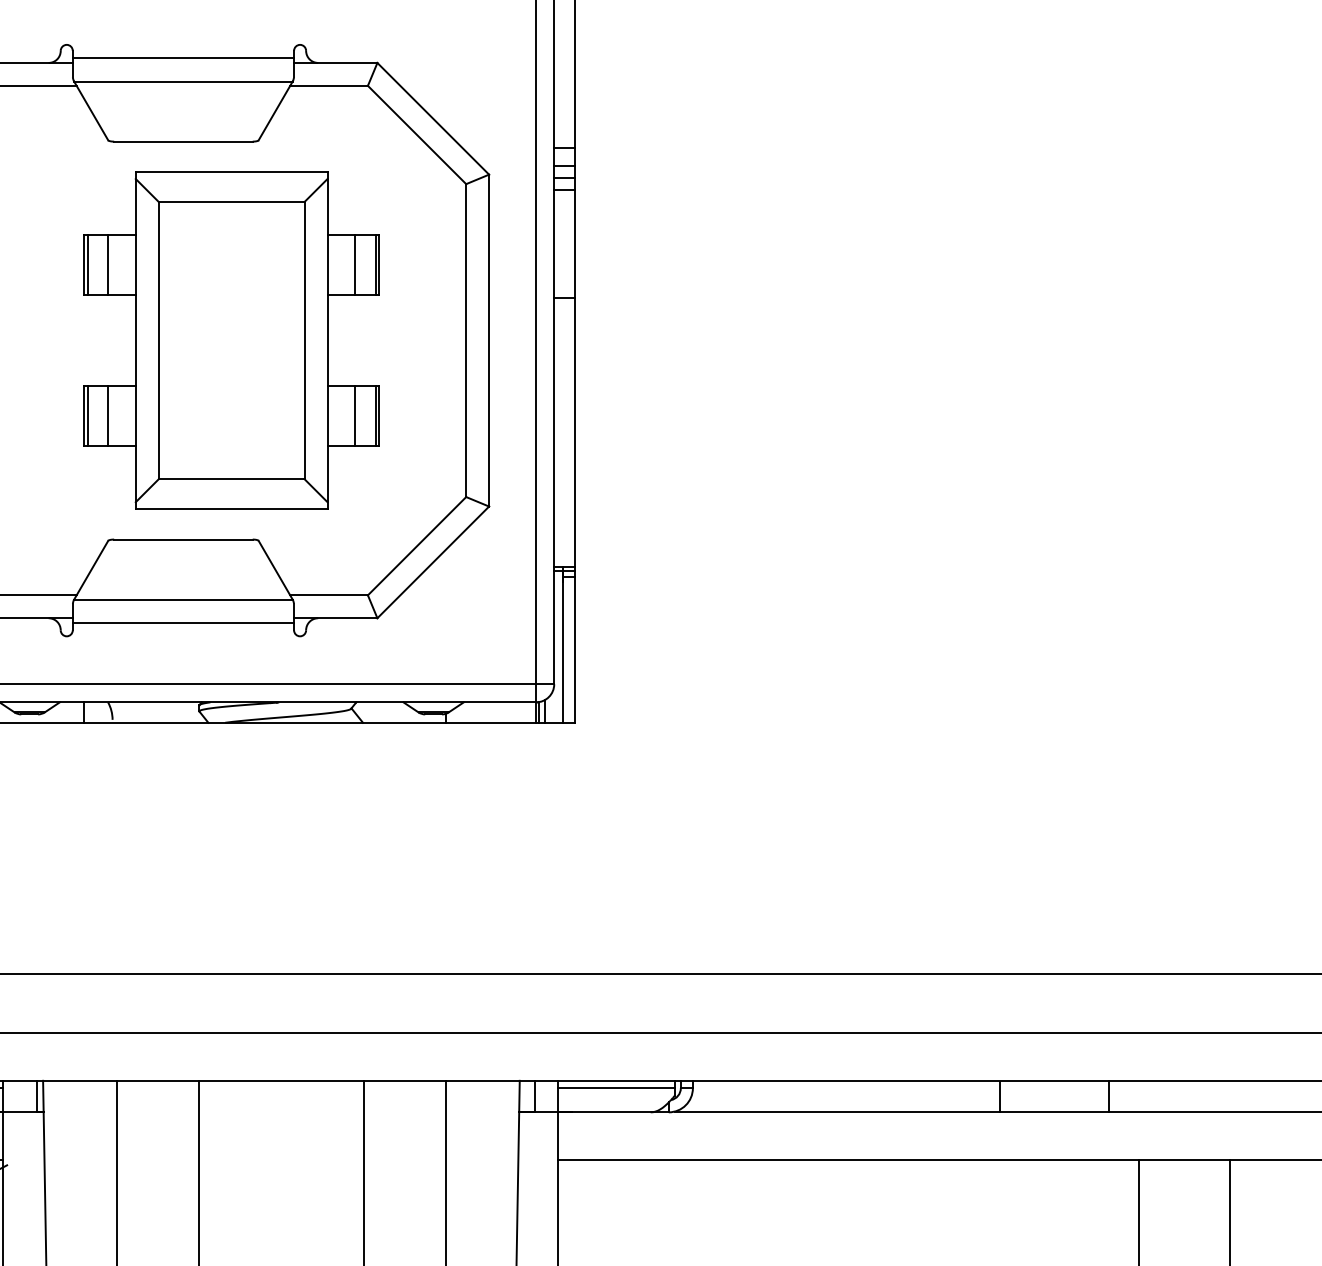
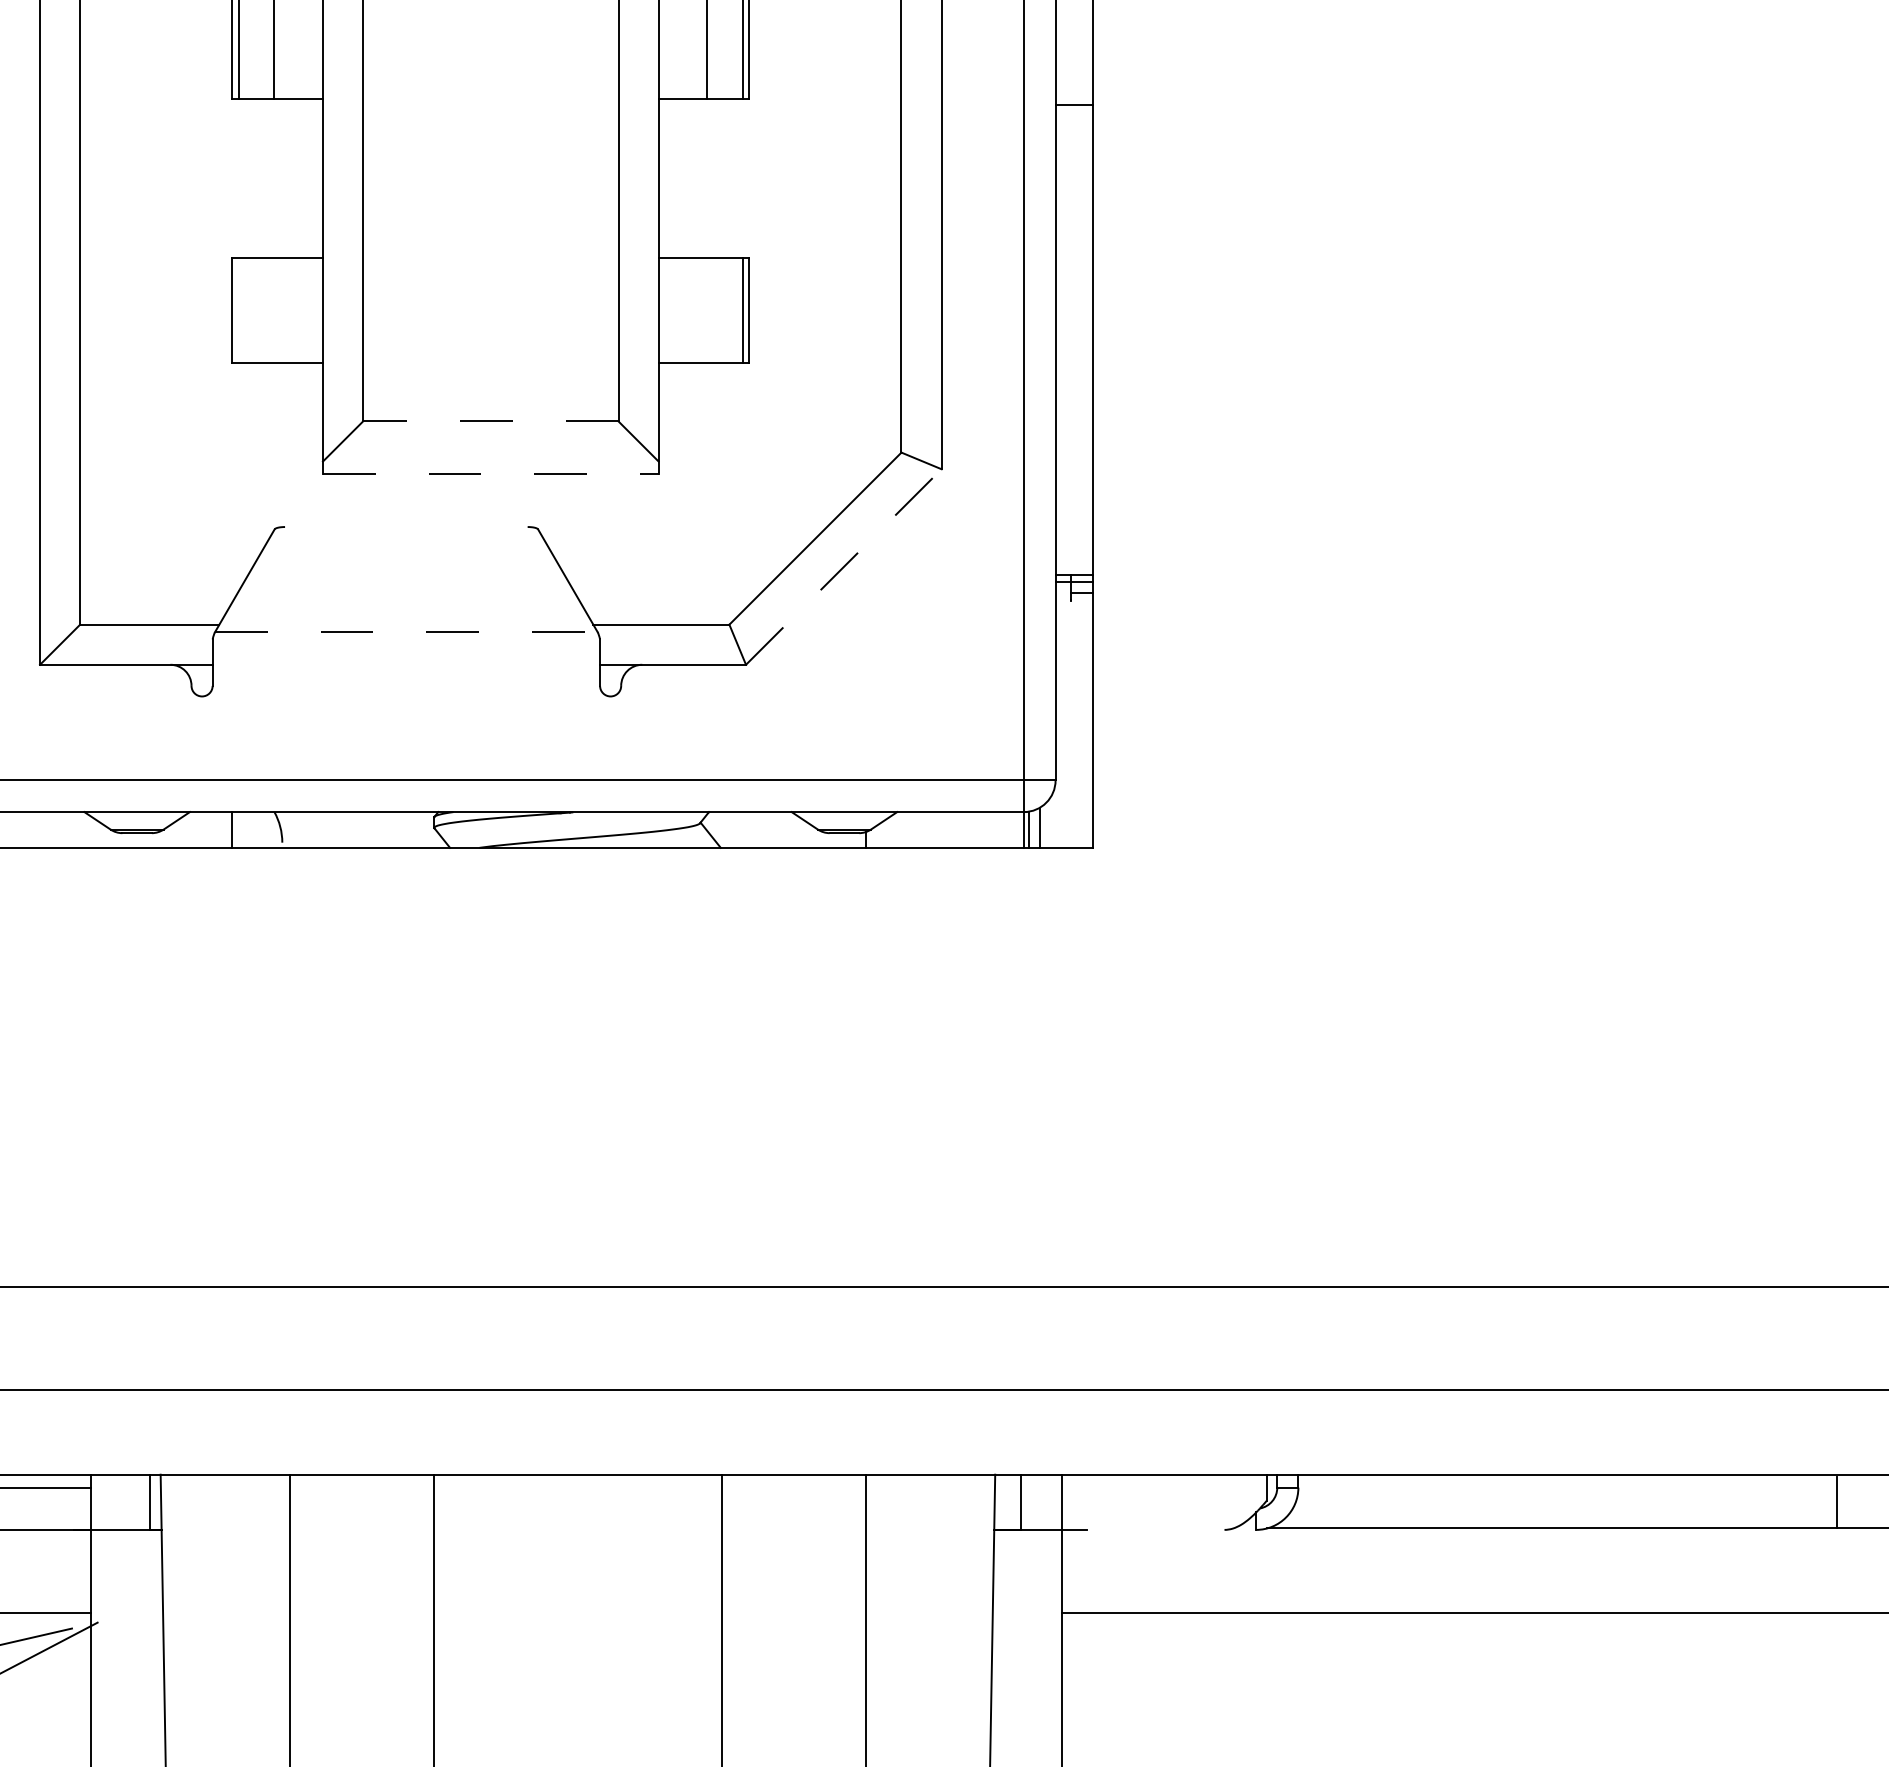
line: (87, 415) -> (238, 309), removed
line: (108, 415) -> (275, 309), removed
line: (355, 415) -> (707, 309), removed
line: (231, 479) -> (490, 421), solid -> dashed
line: (231, 509) -> (490, 474), solid -> dashed
line: (183, 539) -> (406, 526), removed
line: (433, 562) -> (844, 567), solid -> dashed
line: (183, 599) -> (406, 631), solid -> dashed
line: (183, 622) -> (406, 672), removed
line: (563, 646) -> (1071, 714), removed
line: (616, 1088) -> (1164, 1488), removed
line: (613, 1112) -> (1159, 1530), removed

